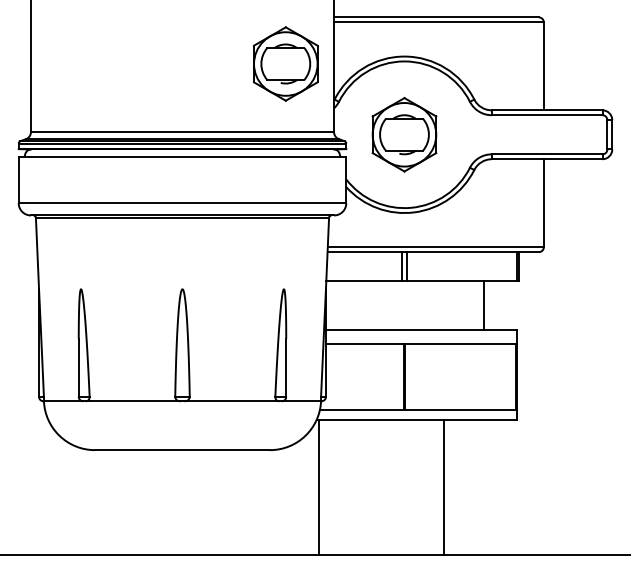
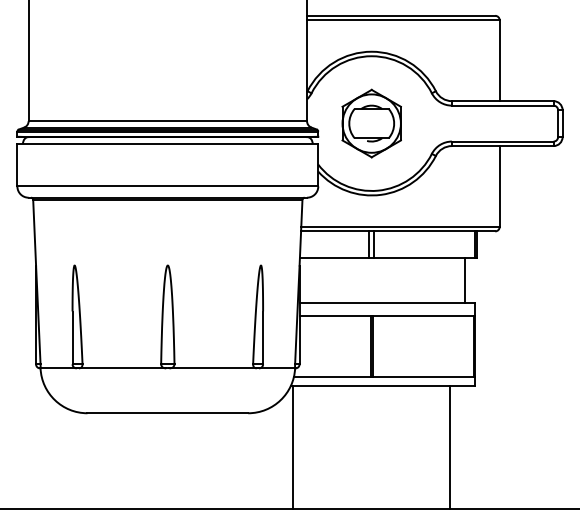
part: (285, 63) -> (262, 58), removed
line: (483, 305) -> (464, 280), moved
line: (444, 487) -> (450, 447), moved

